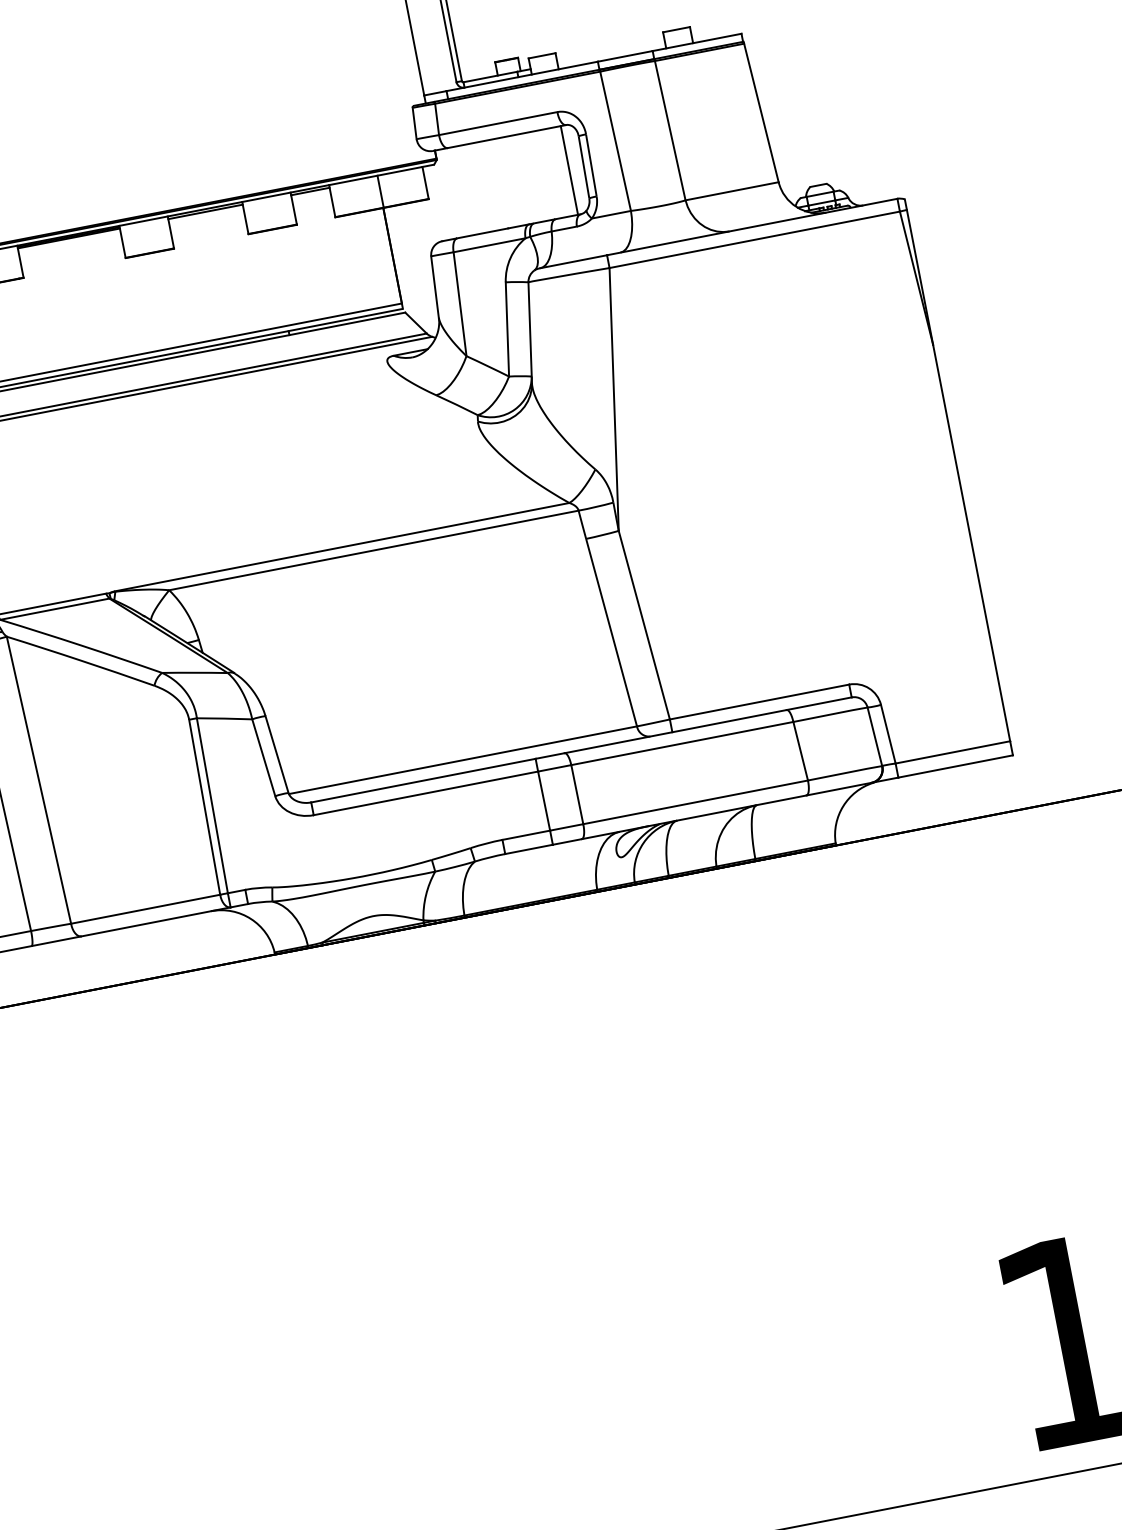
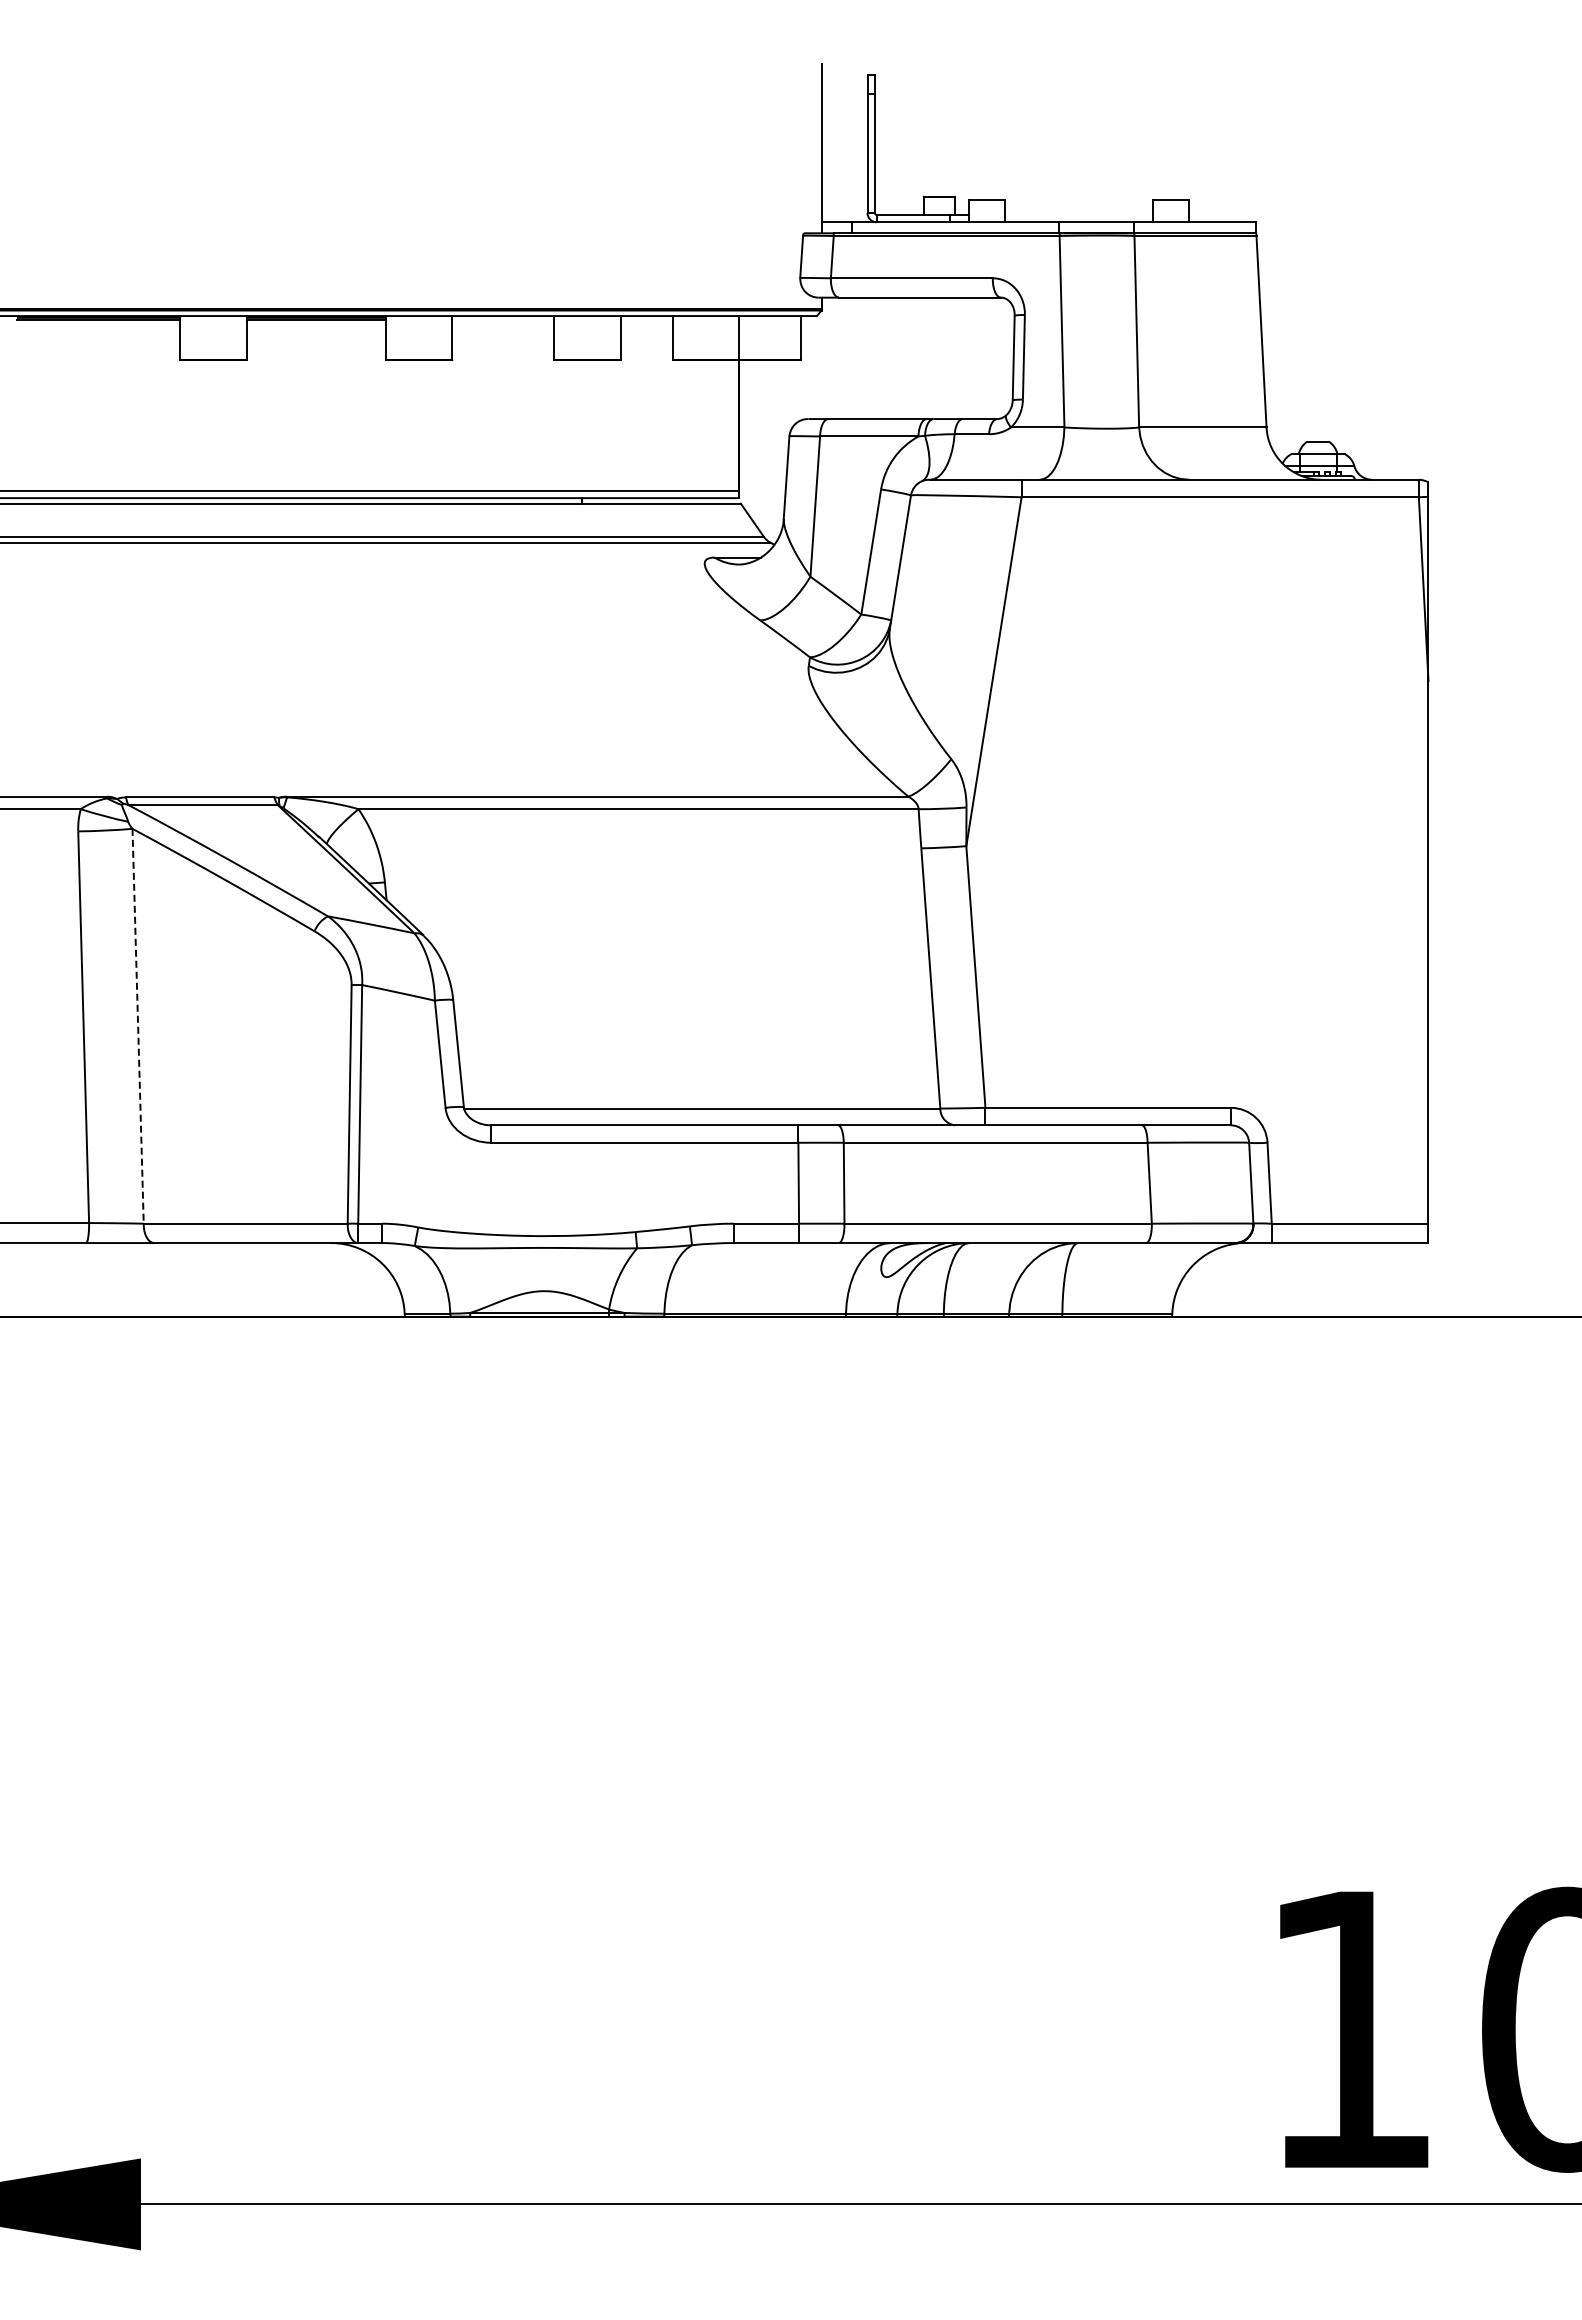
line: (569, 170) -> (993, 358), removed
line: (310, 191) -> (646, 319), removed
line: (205, 211) -> (503, 319), removed
line: (39, 780) -> (138, 1026), solid -> dashed

